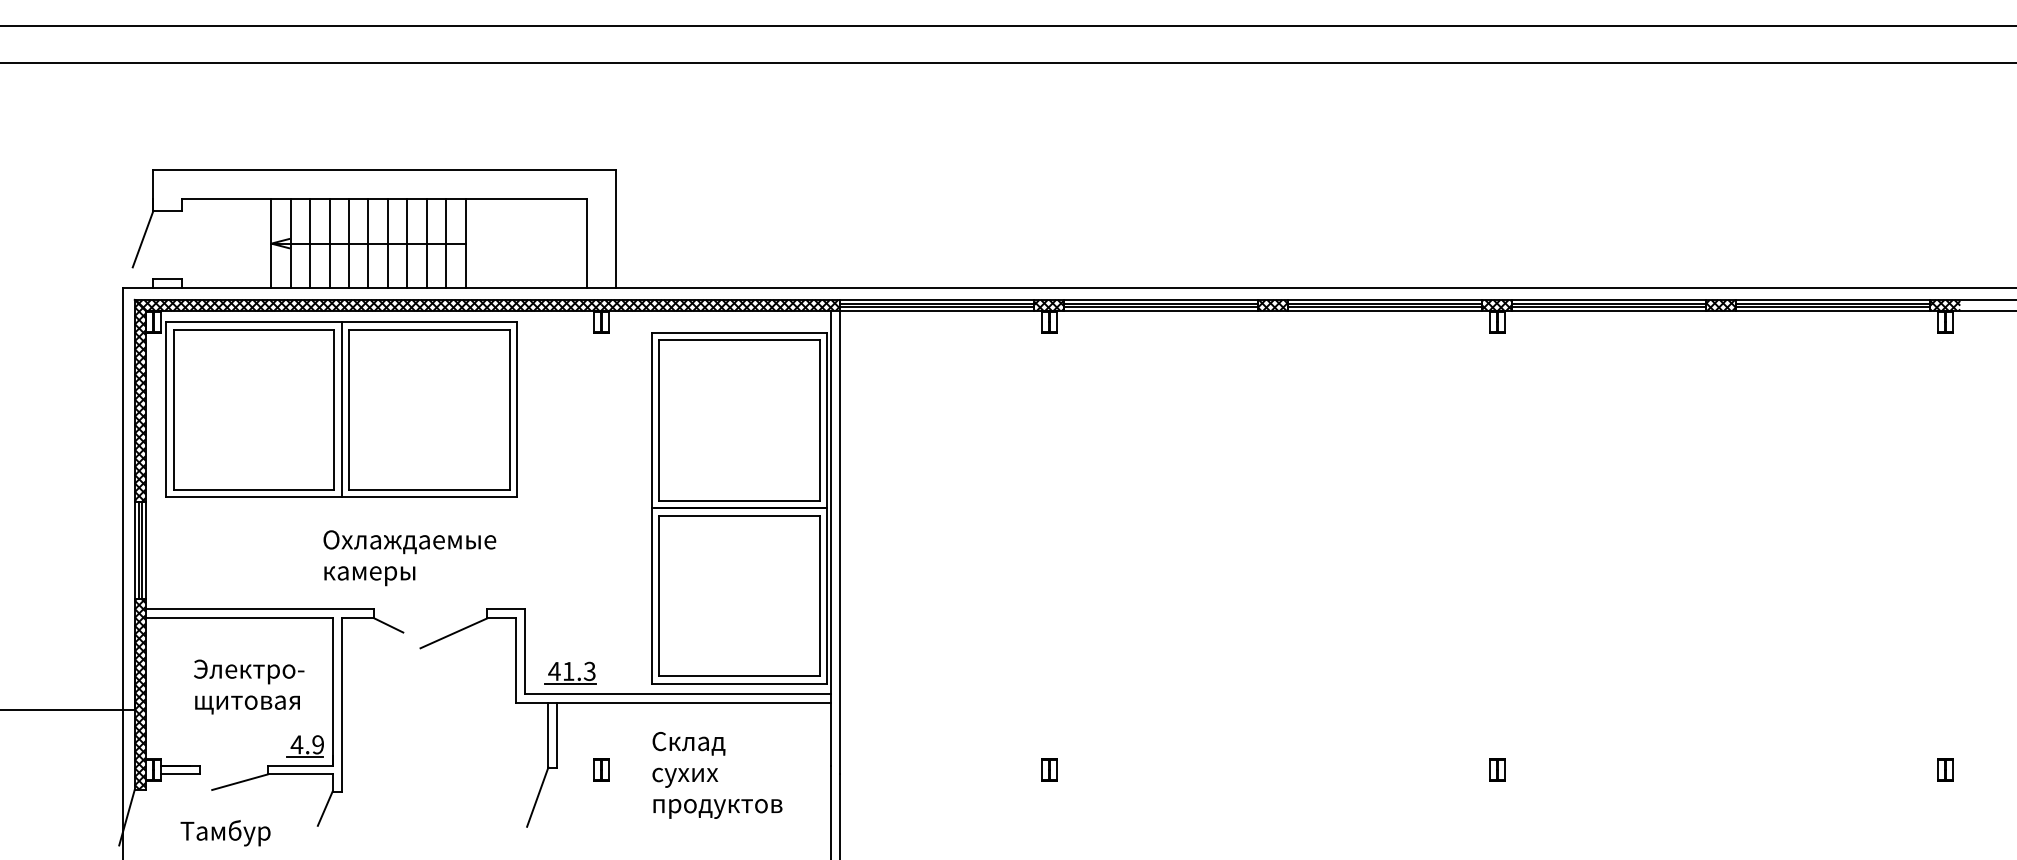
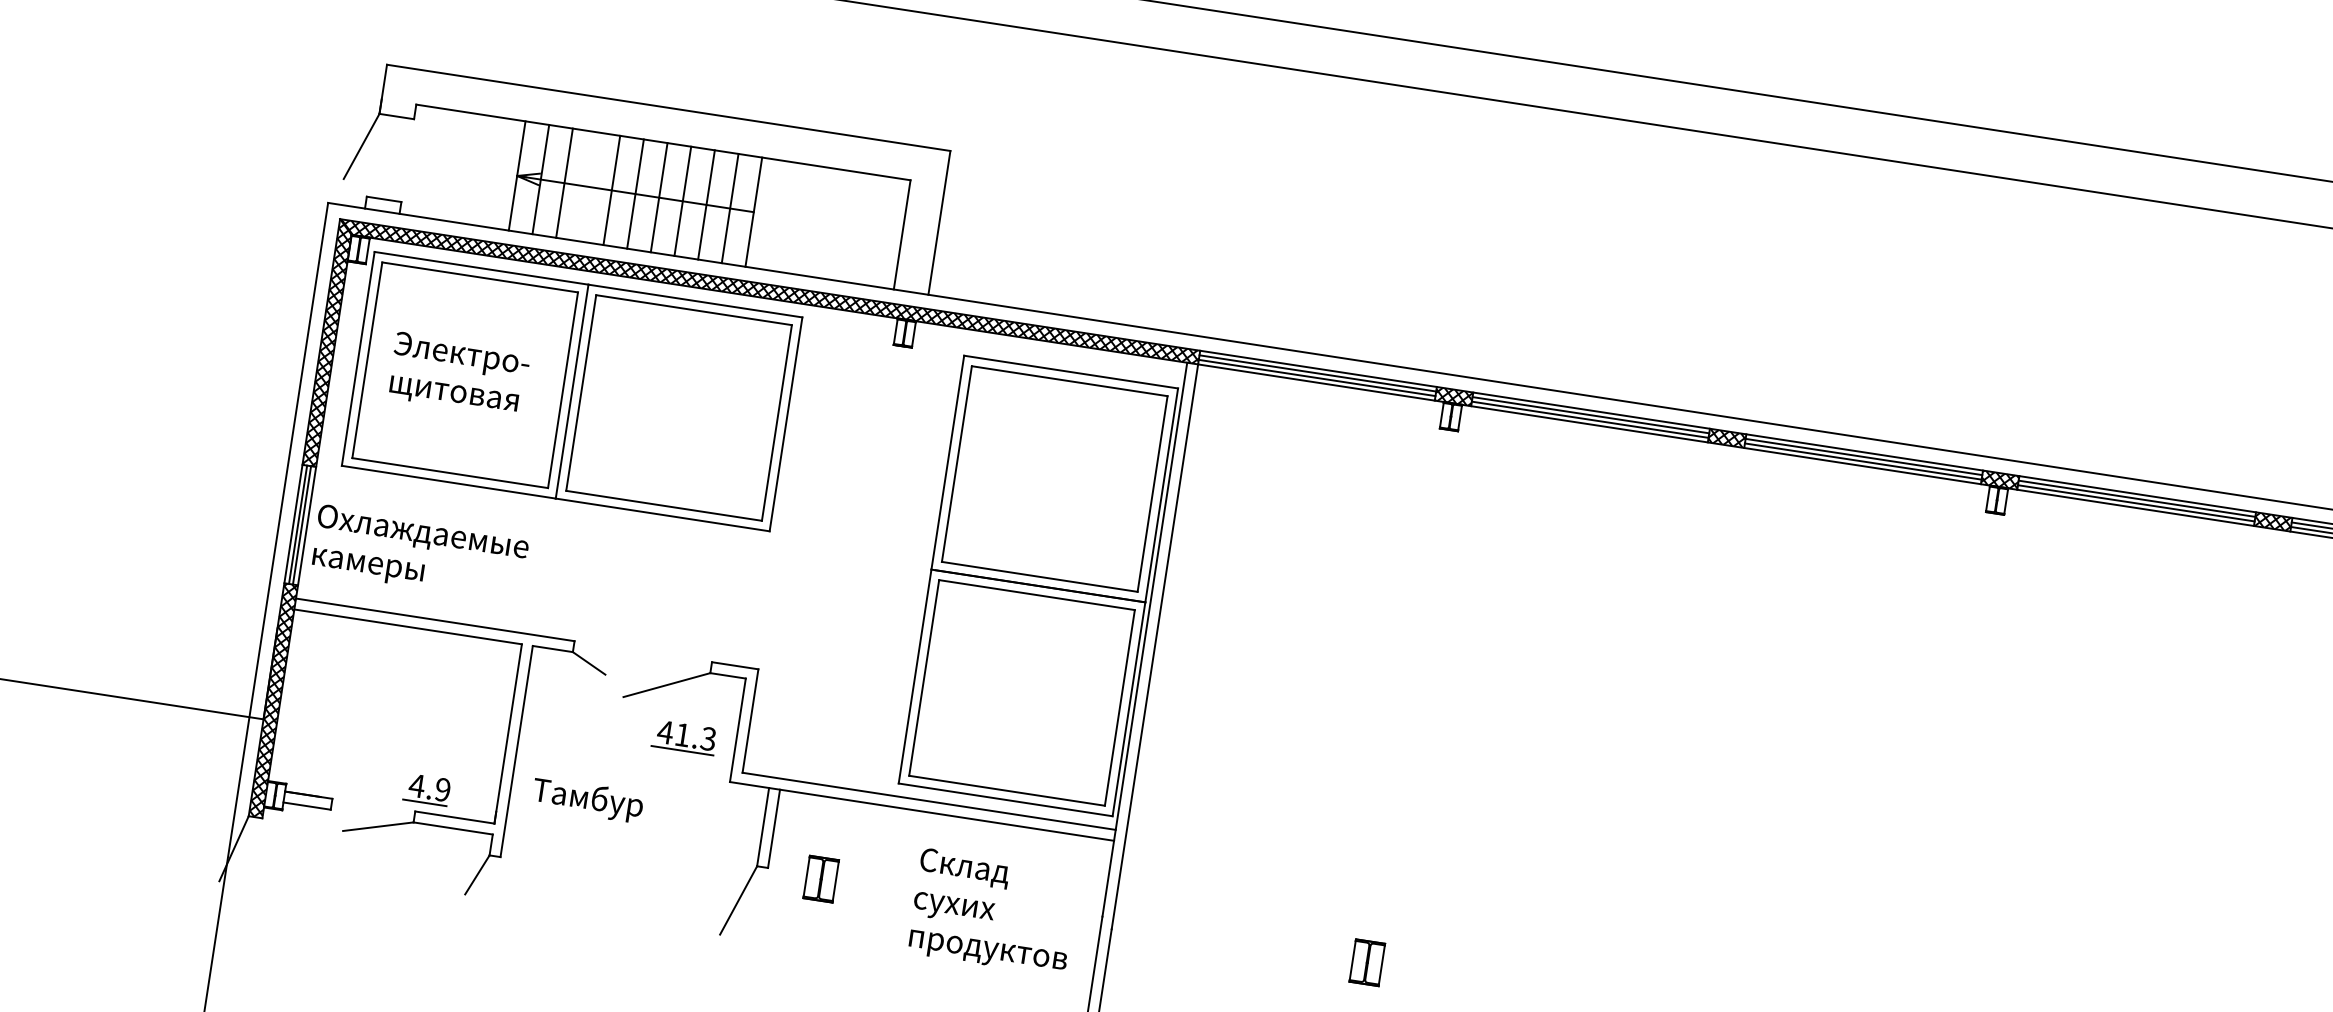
line: (329, 243) -> (588, 186), removed
text: (409, 558) -> (419, 553), moved
part: (570, 672) -> (684, 736), moved
text: (249, 686) -> (459, 374), moved
part: (304, 746) -> (425, 789), moved
part: (601, 769) -> (821, 878), size x1.6
part: (1049, 769) -> (1367, 962), size x1.6
text: (717, 775) -> (993, 912), moved
text: (225, 833) -> (587, 800), moved

